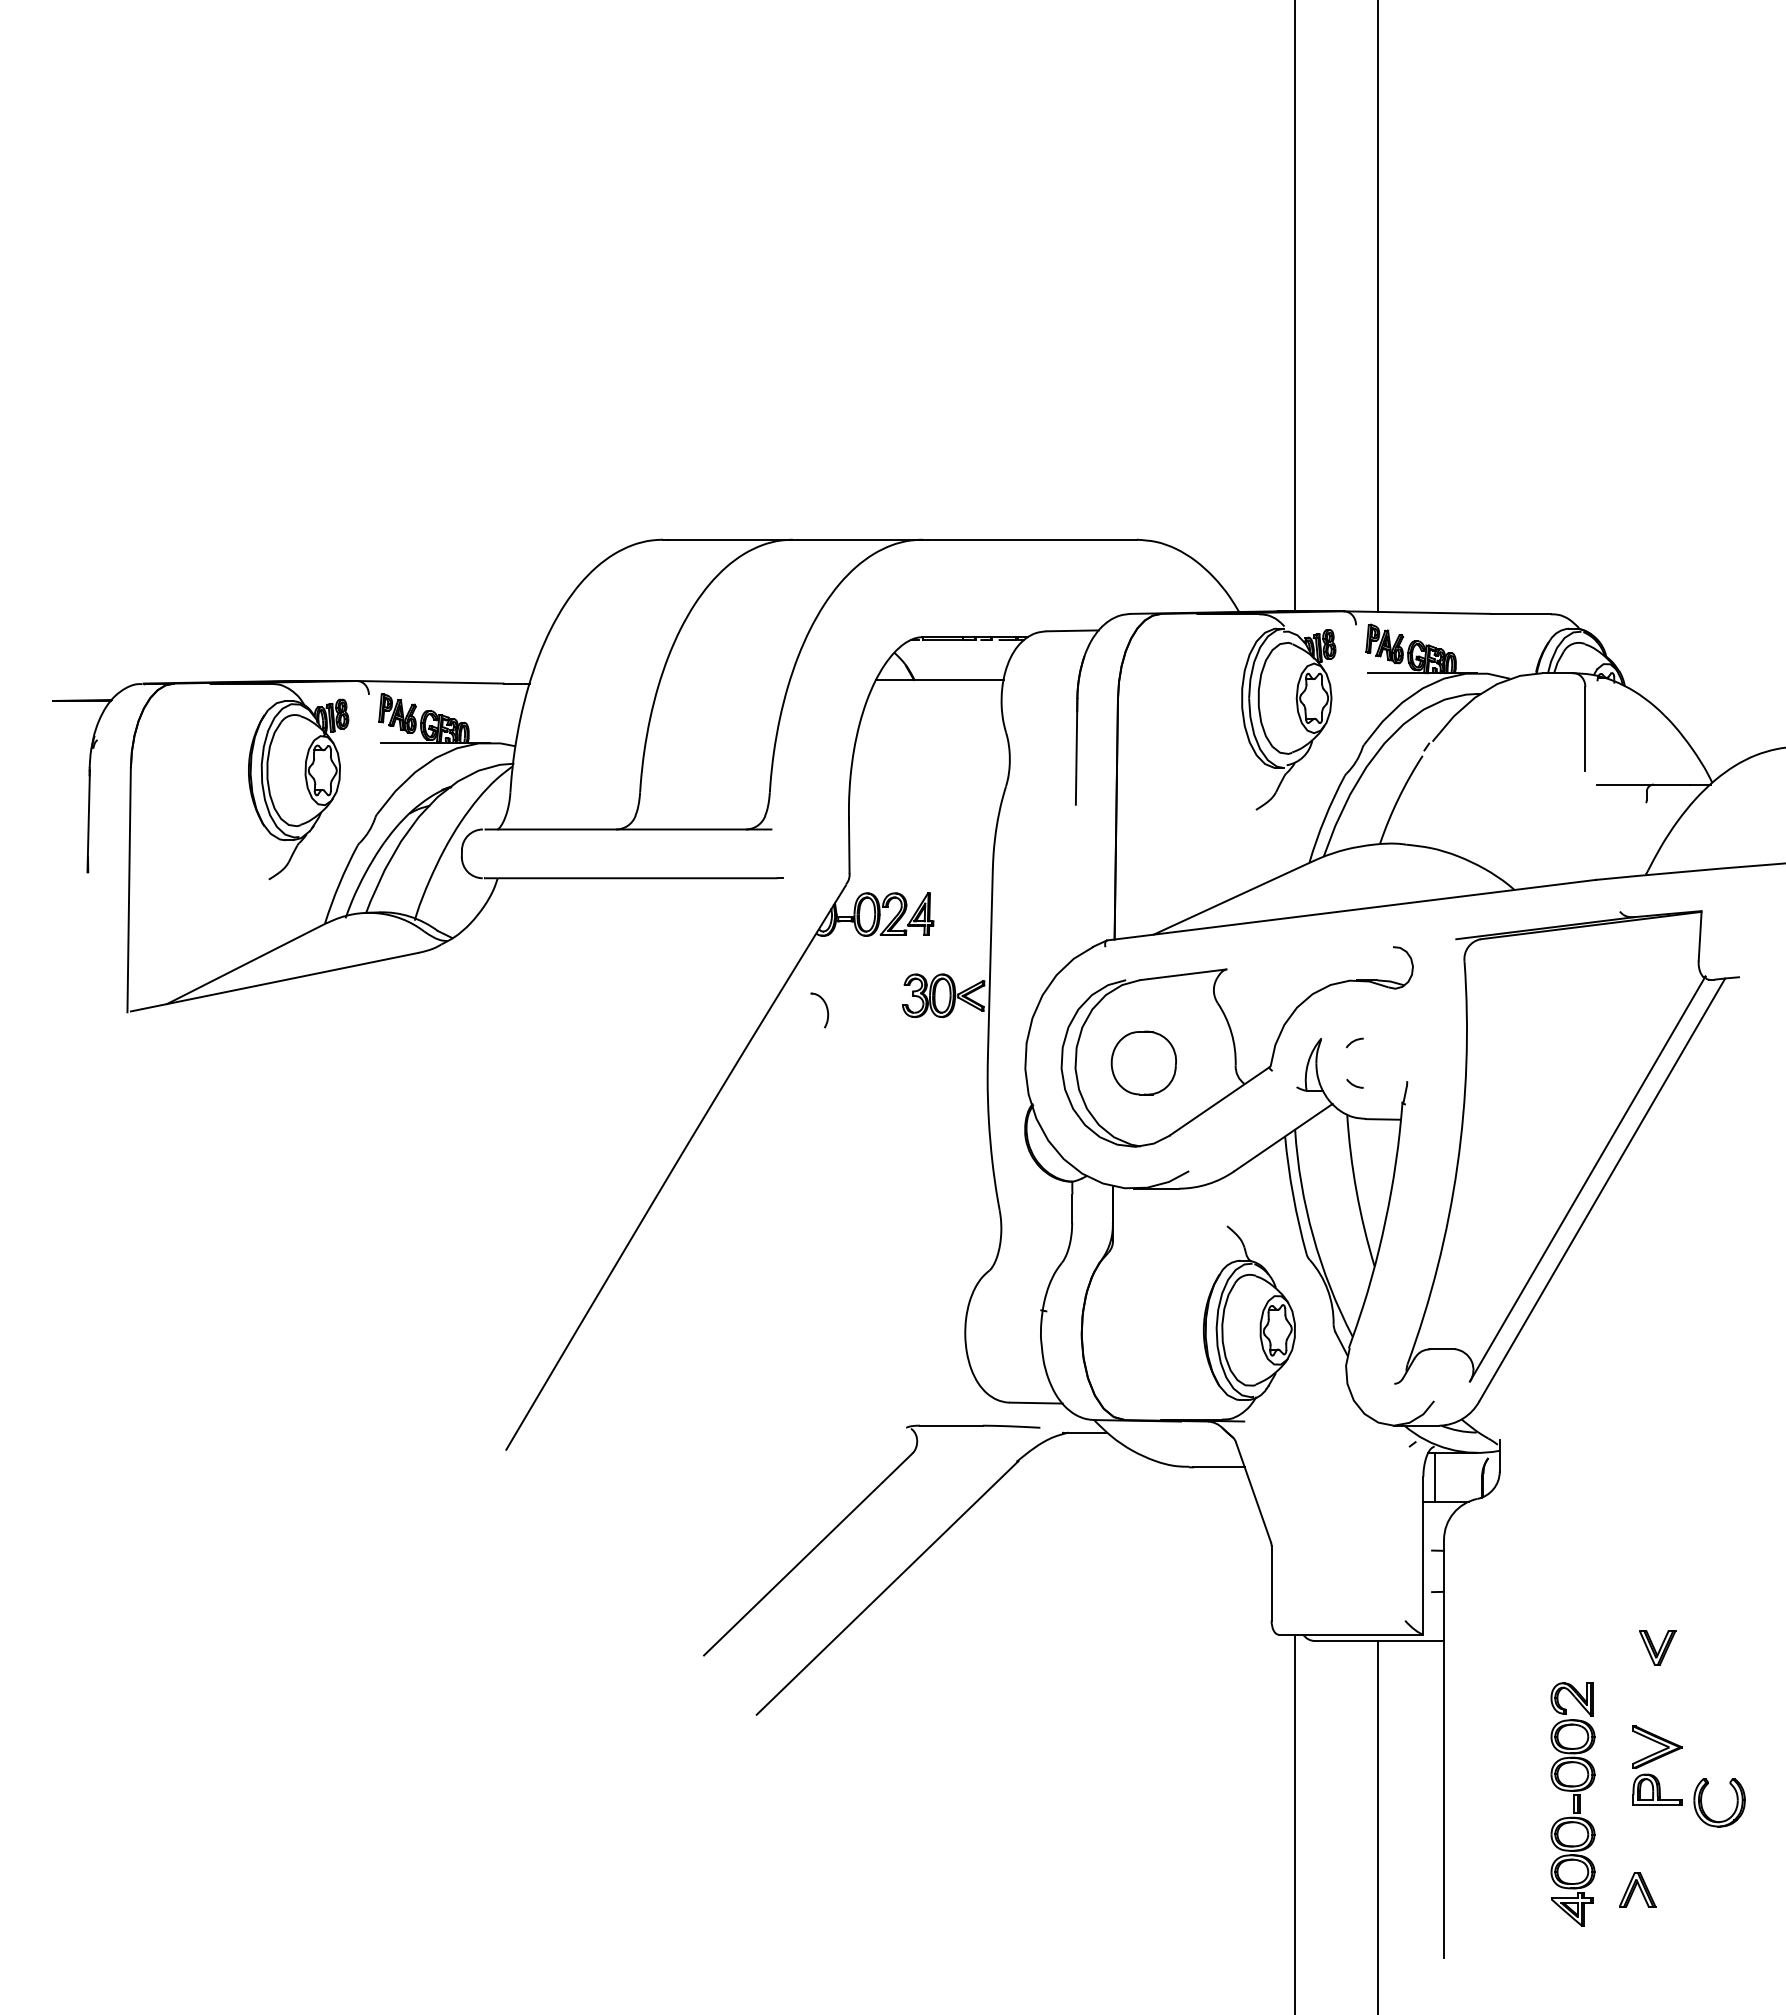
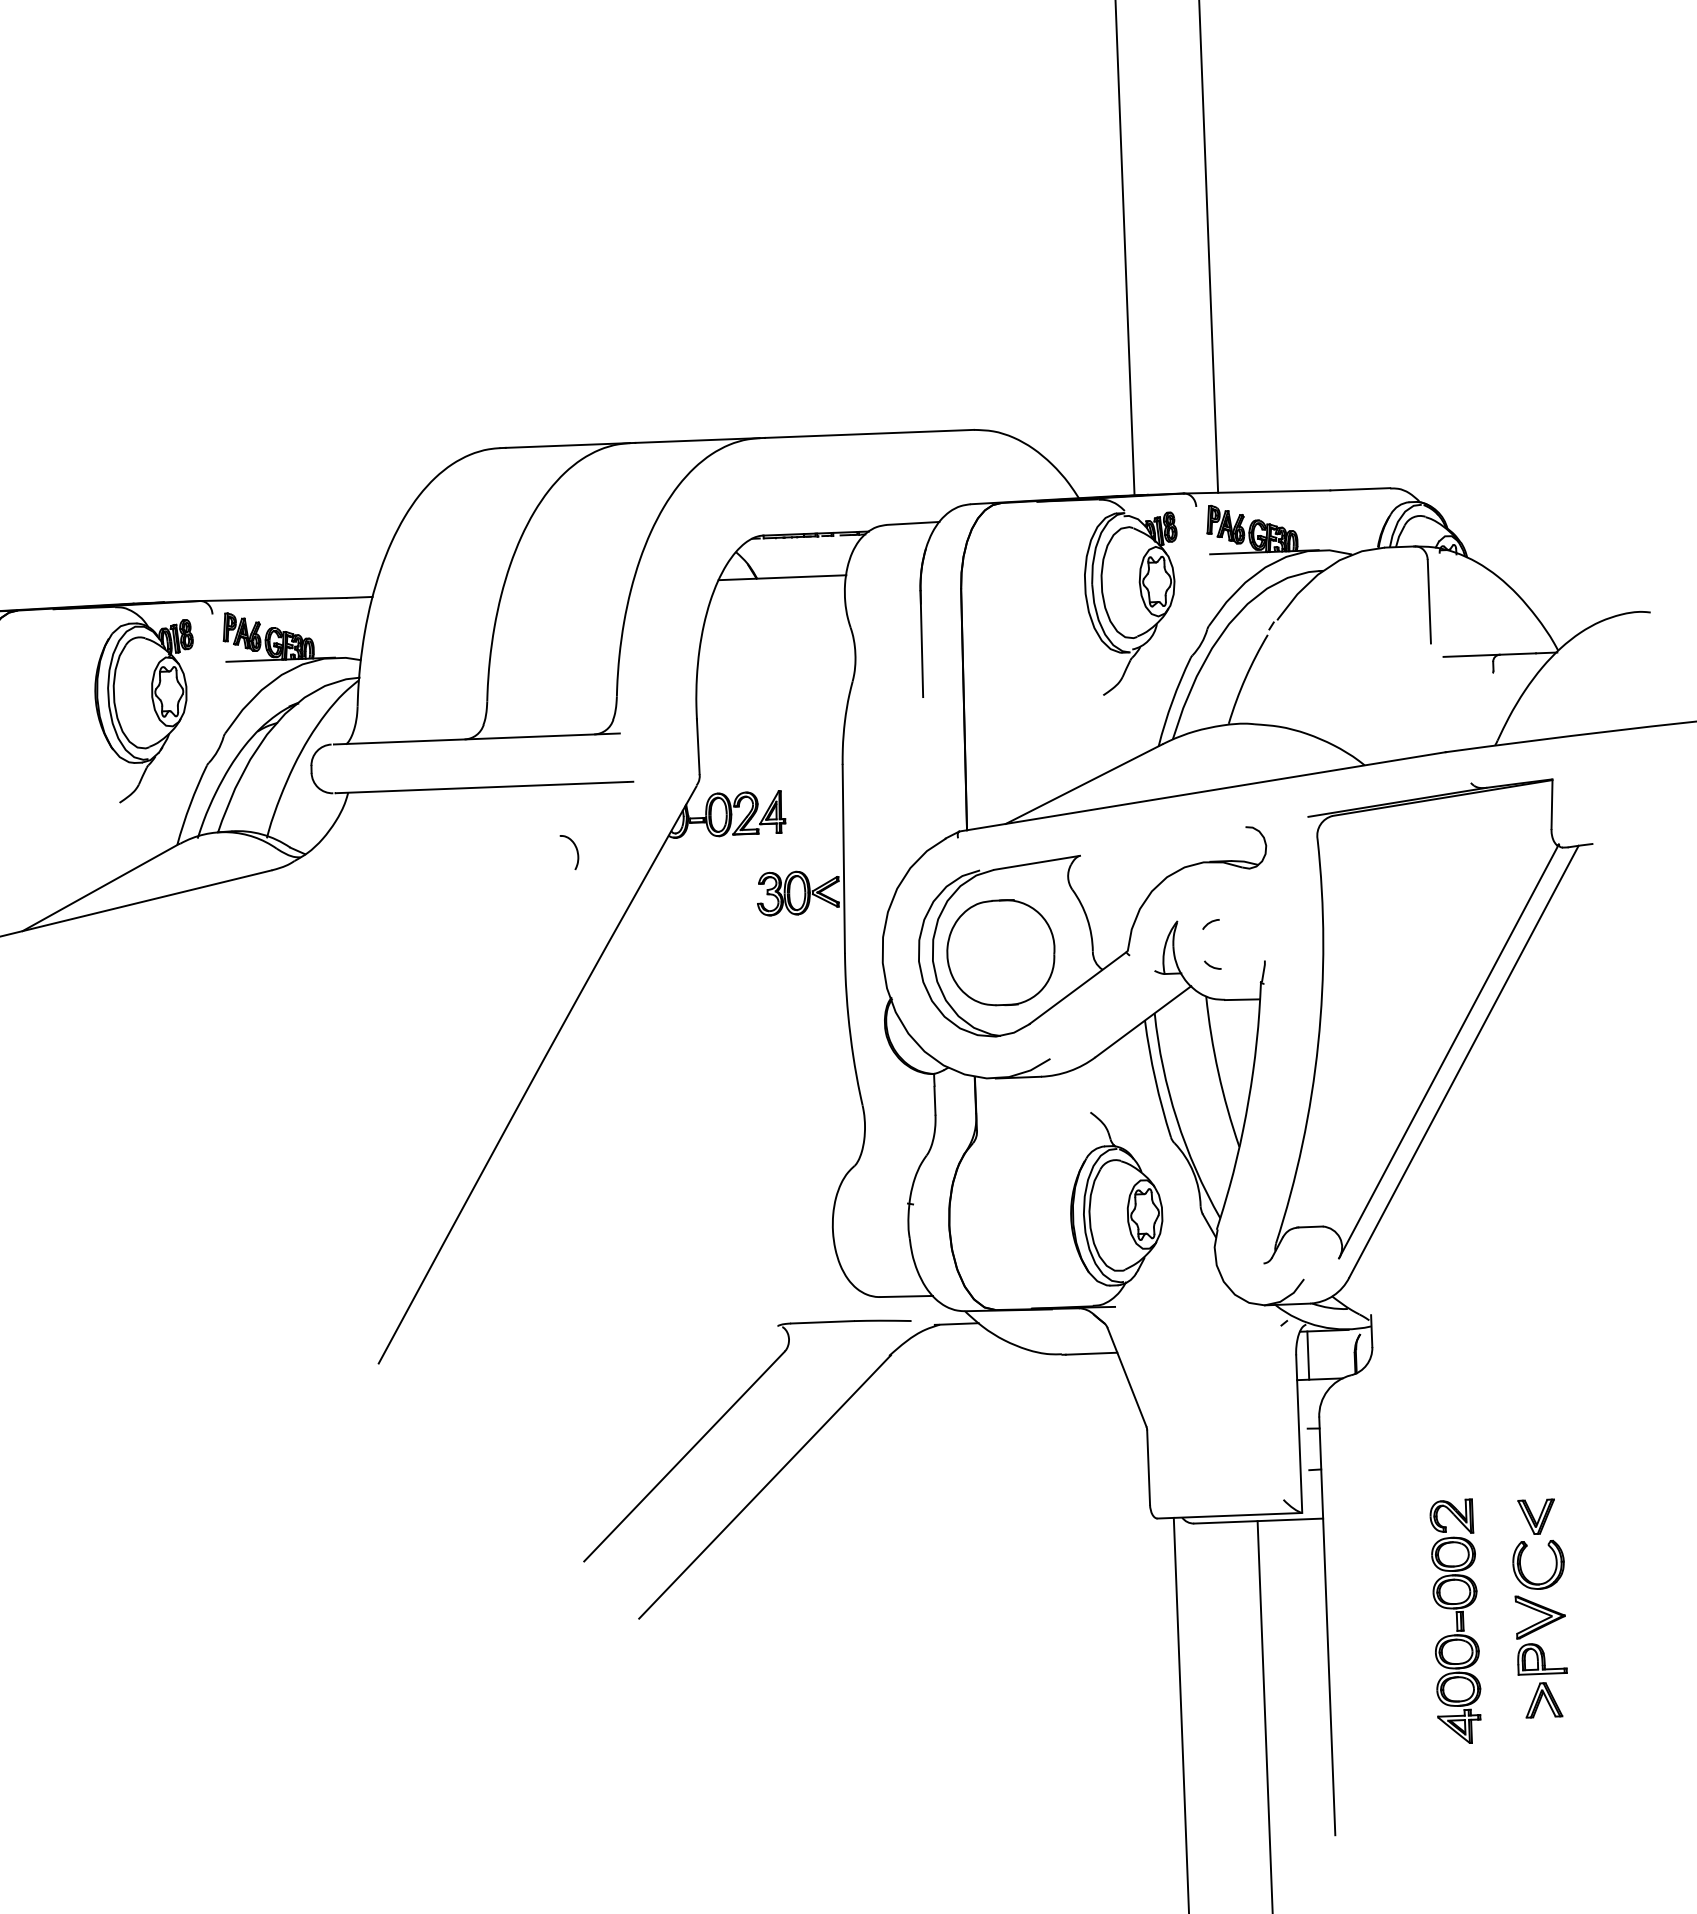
part: (826, 1010) -> (576, 852), moved
part: (1143, 1062) -> (1000, 952), size x1.67
part: (1572, 1804) -> (1455, 1622), moved
part: (1735, 1807) -> (1554, 1569), moved
part: (1637, 1889) -> (1543, 1699), moved

